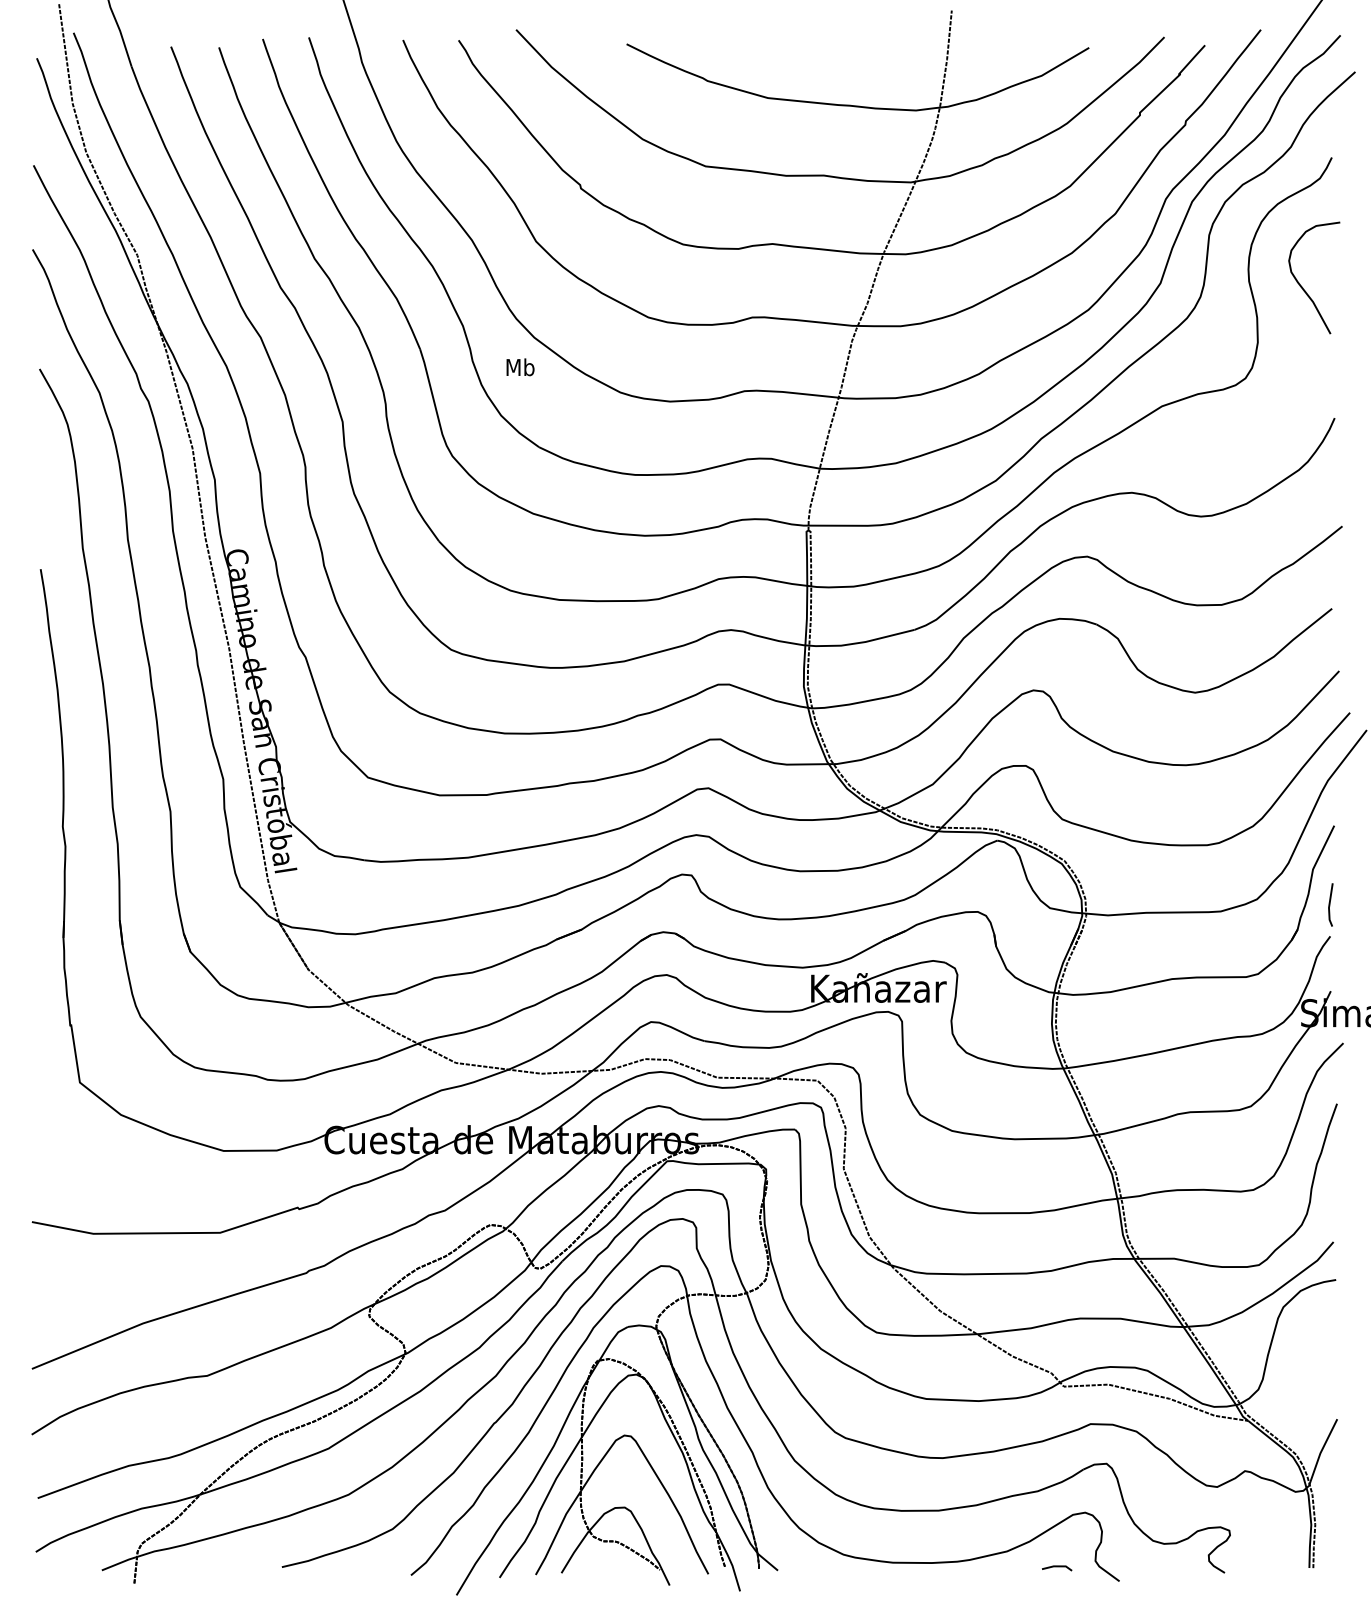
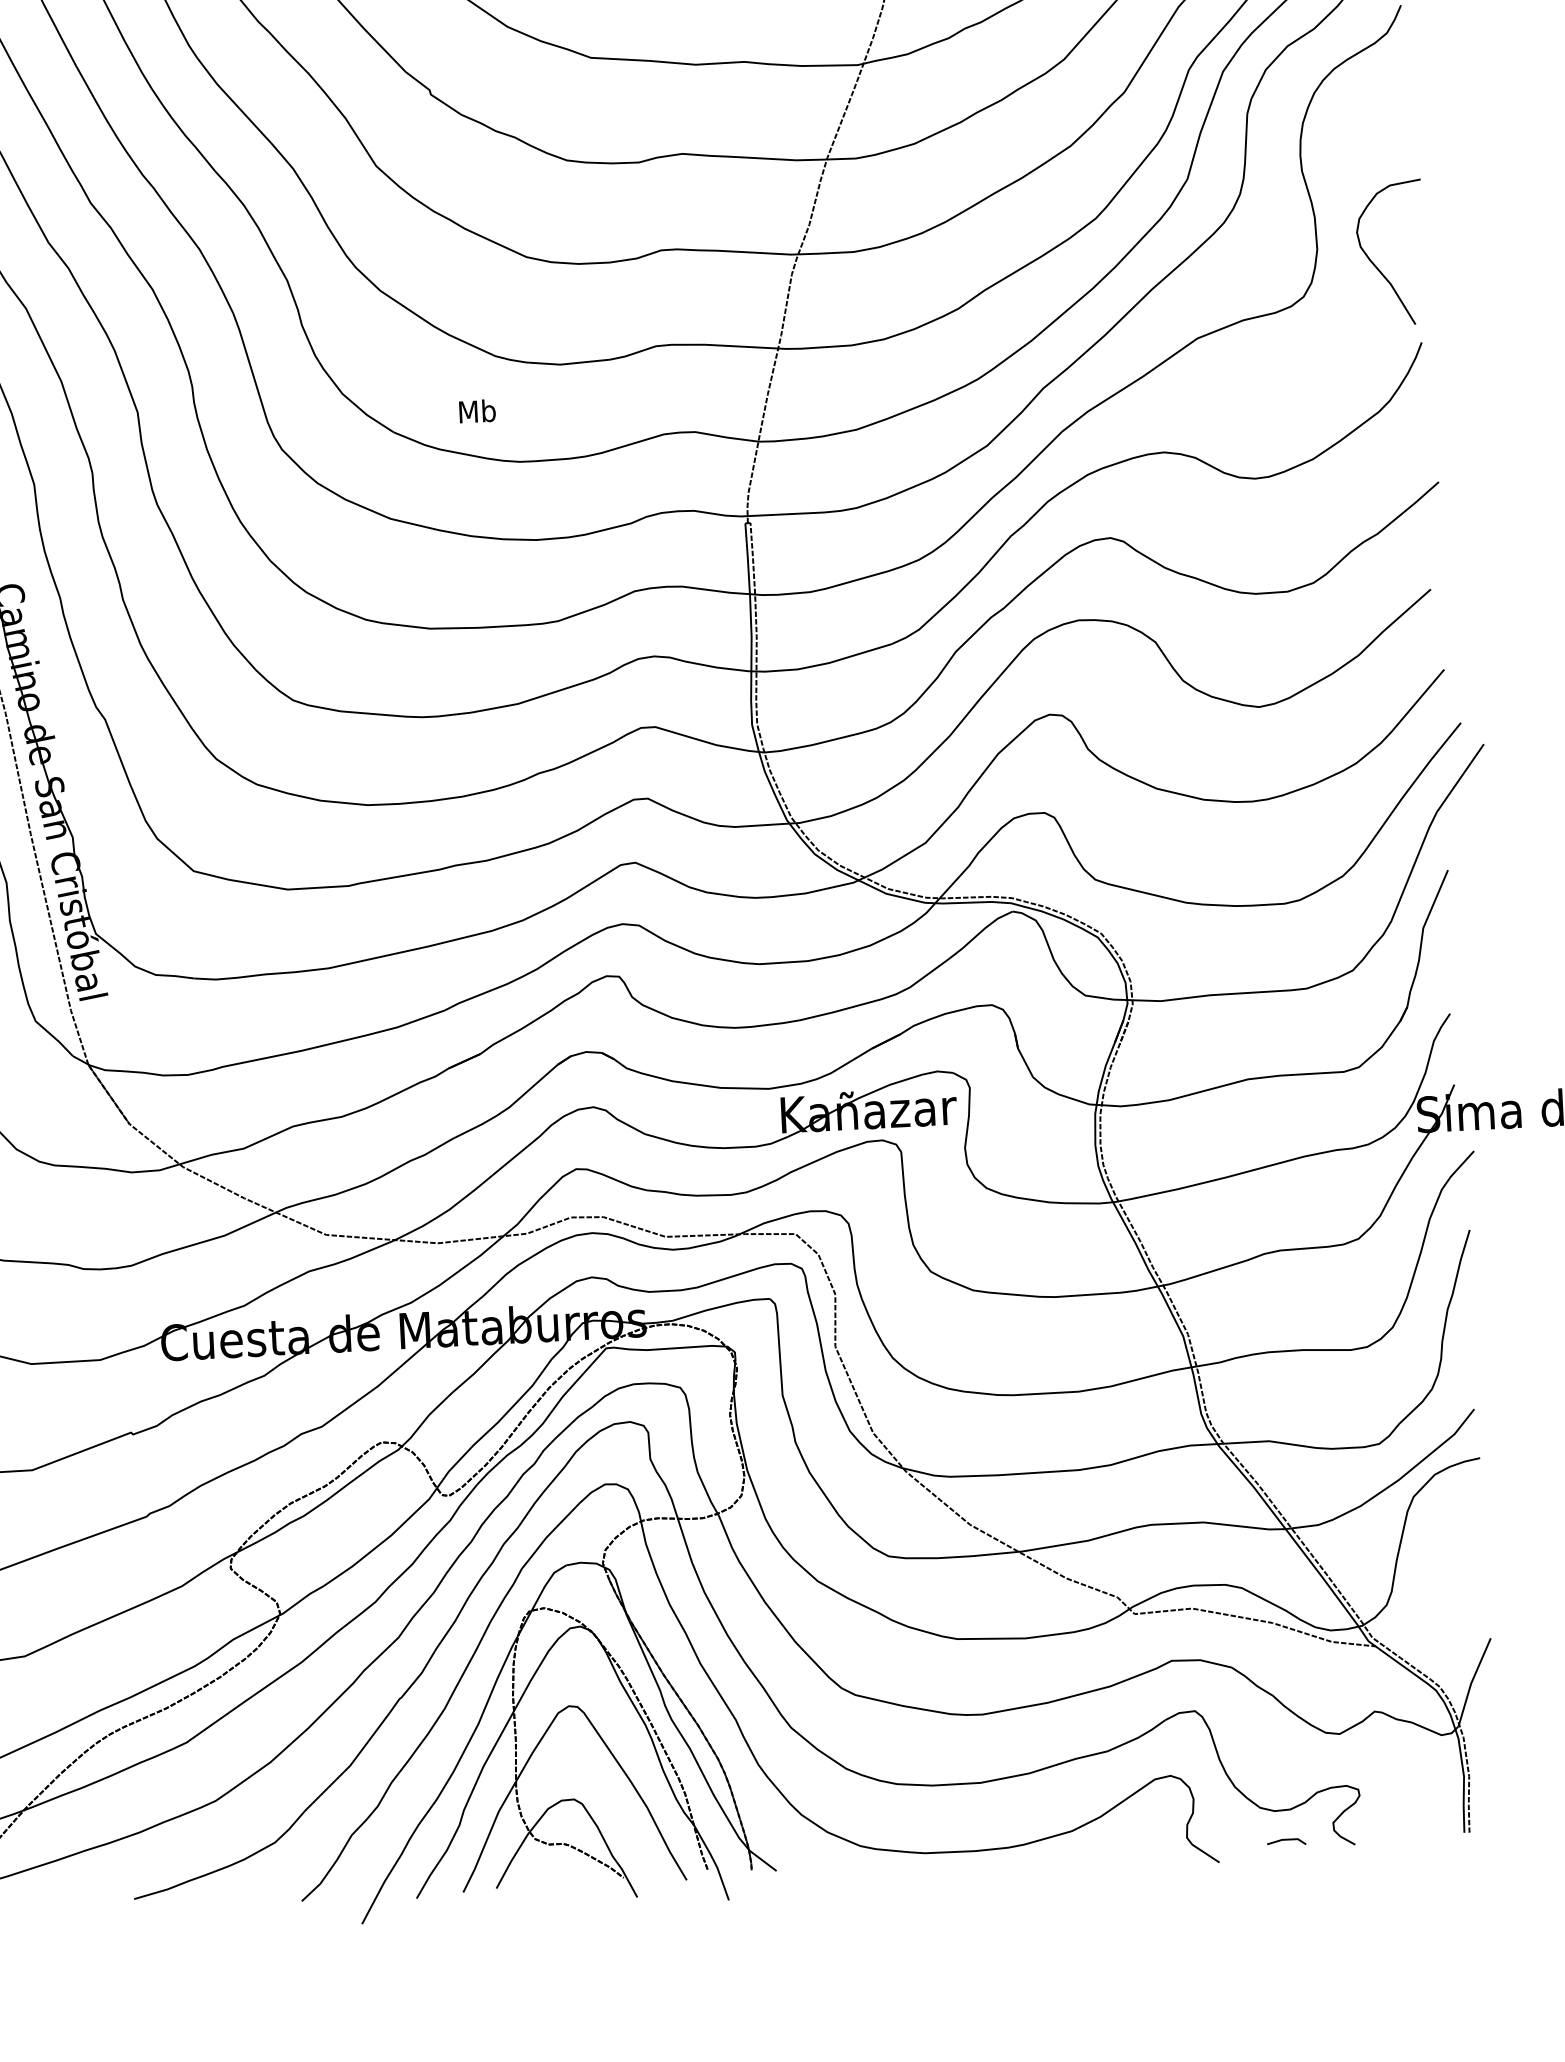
curve: (1303, 287) -> (1377, 266), moved
text: (520, 367) -> (477, 411), moved
line: (1330, 904) -> (1448, 972), removed
line: (1057, 1567) -> (1287, 1841), moved

